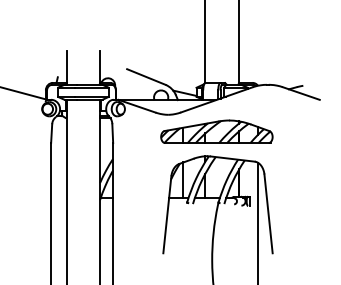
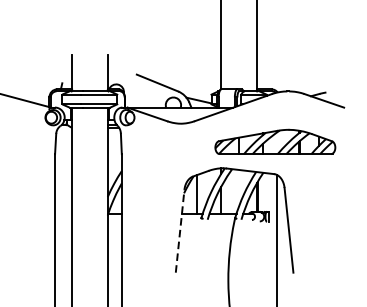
part: (216, 131) -> (274, 141), moved
line: (167, 214) -> (180, 230), solid -> dashed

